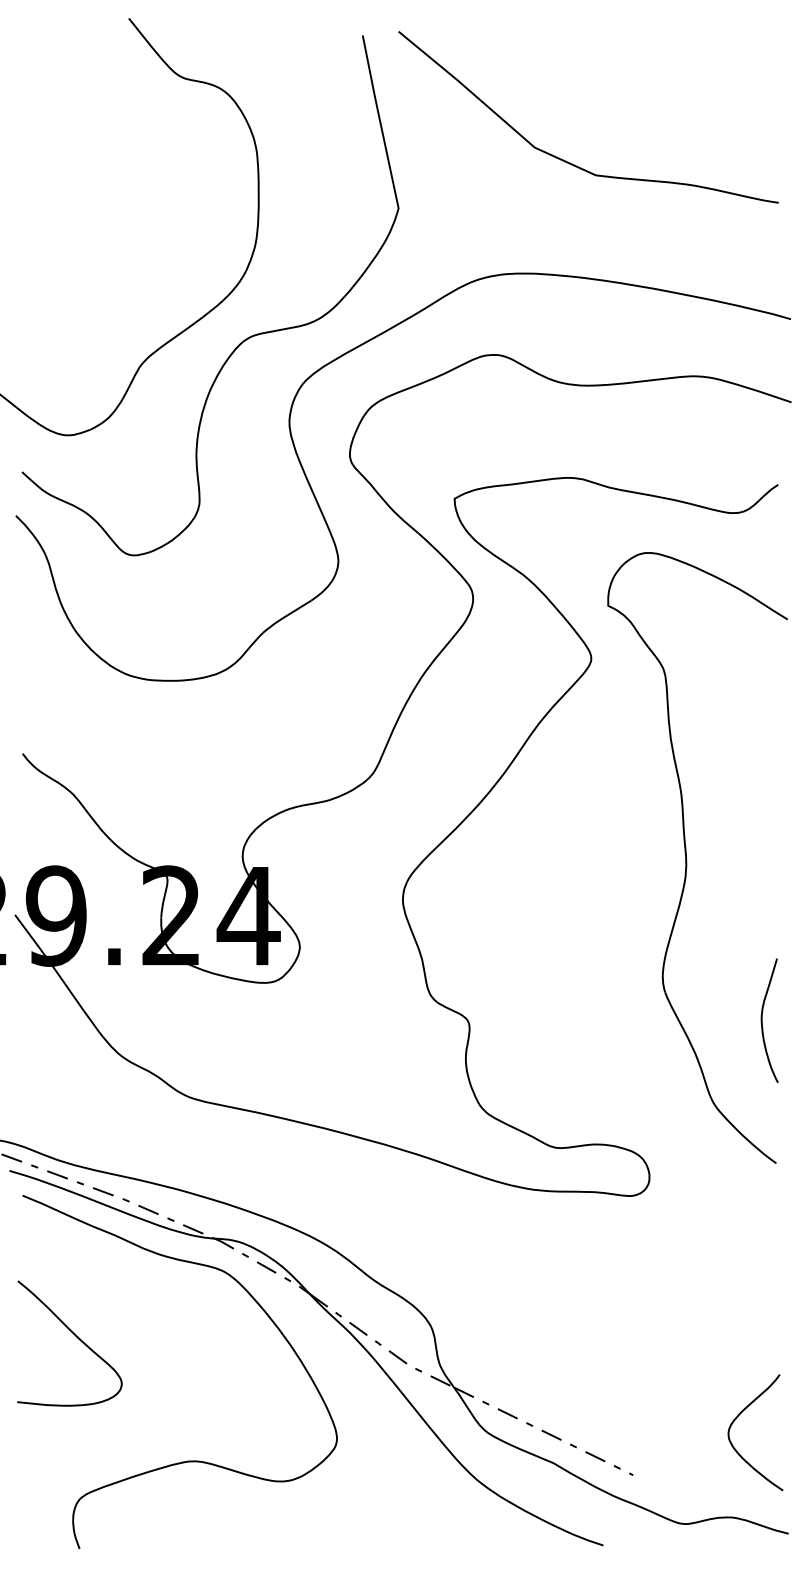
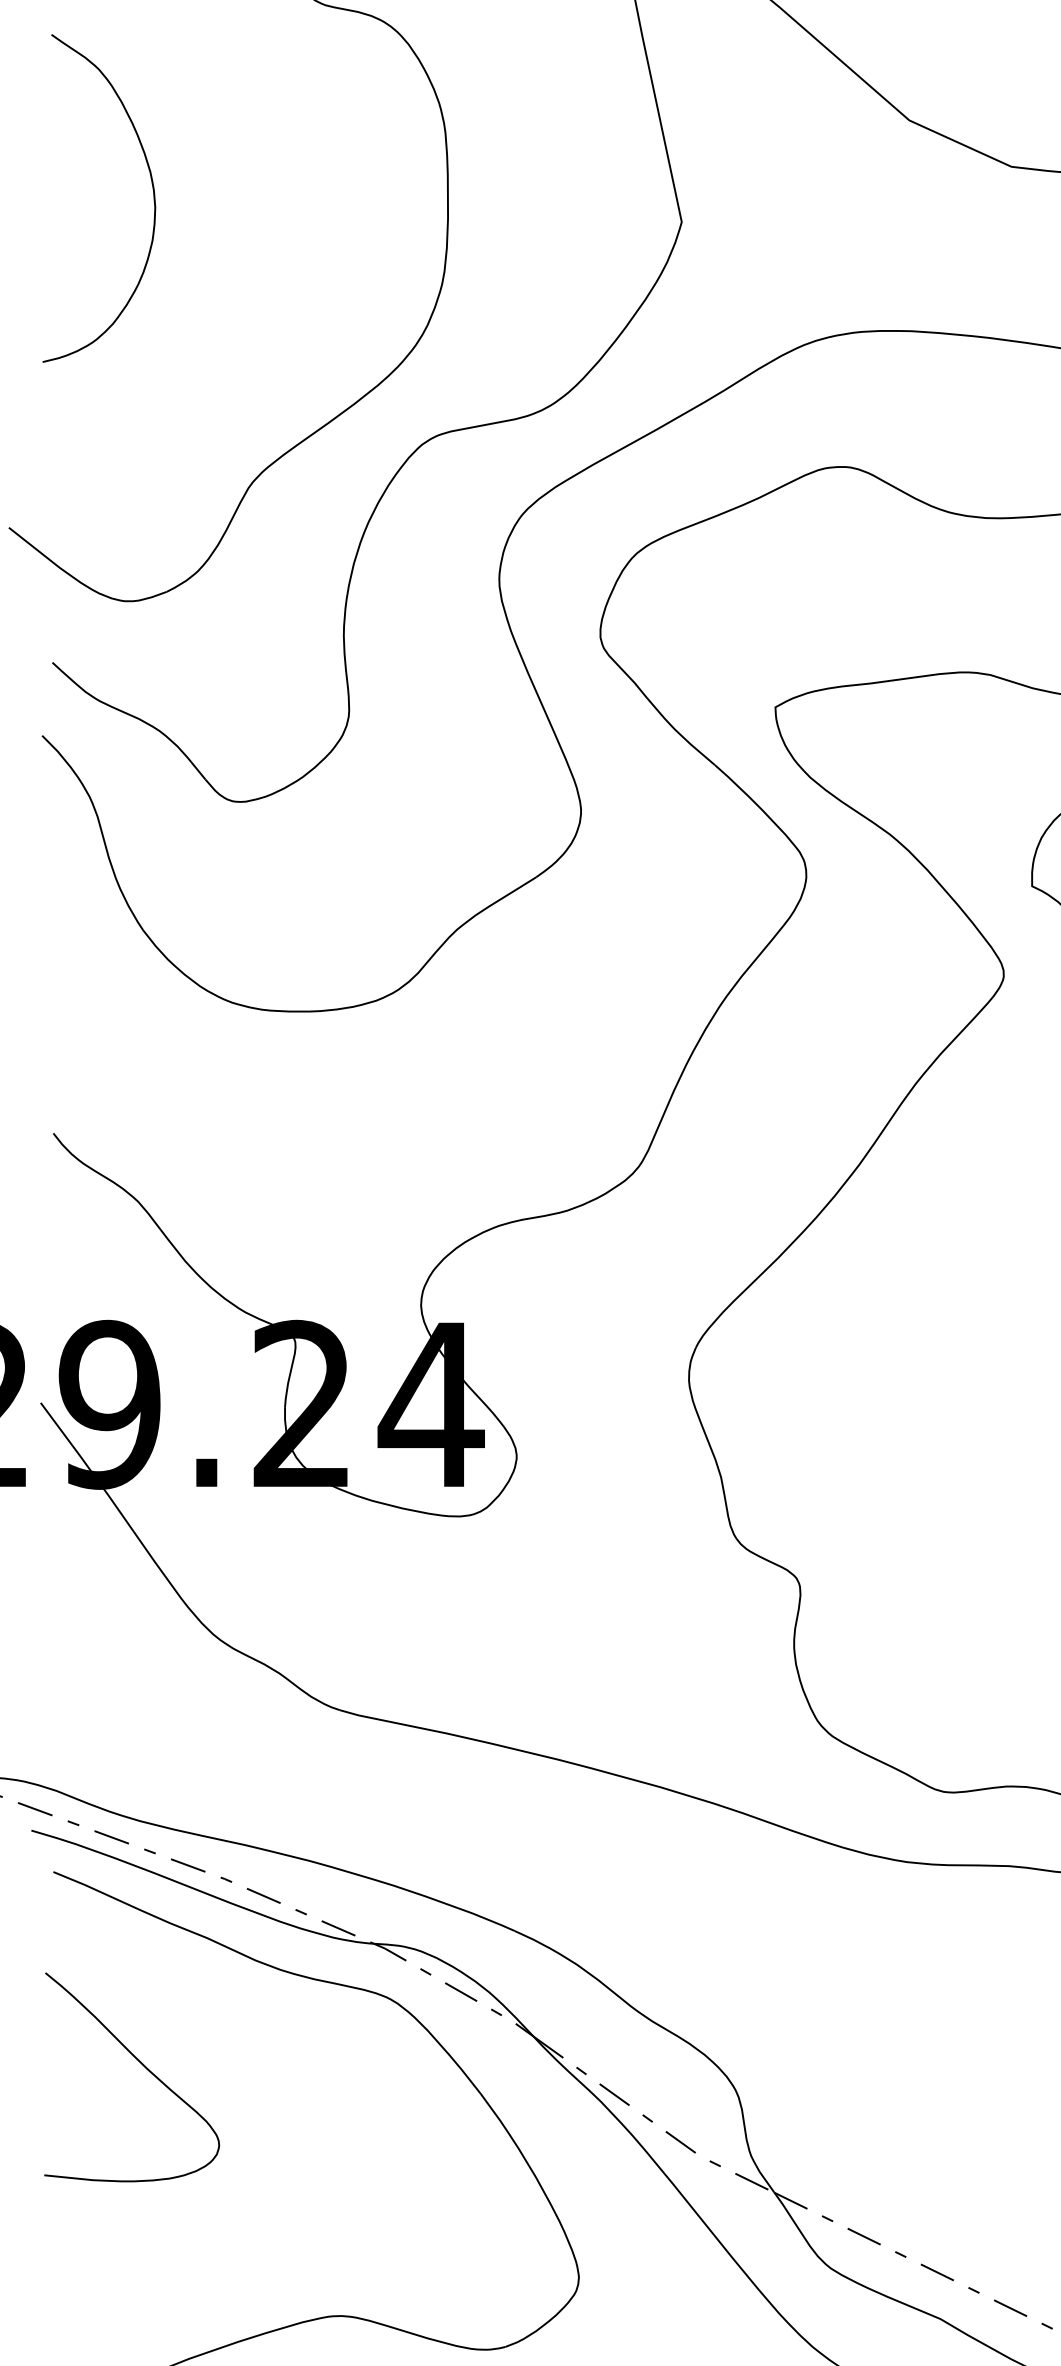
curve: (81, 189) -> (151, 190), added
curve: (75, 1336) -> (141, 2065), moved

